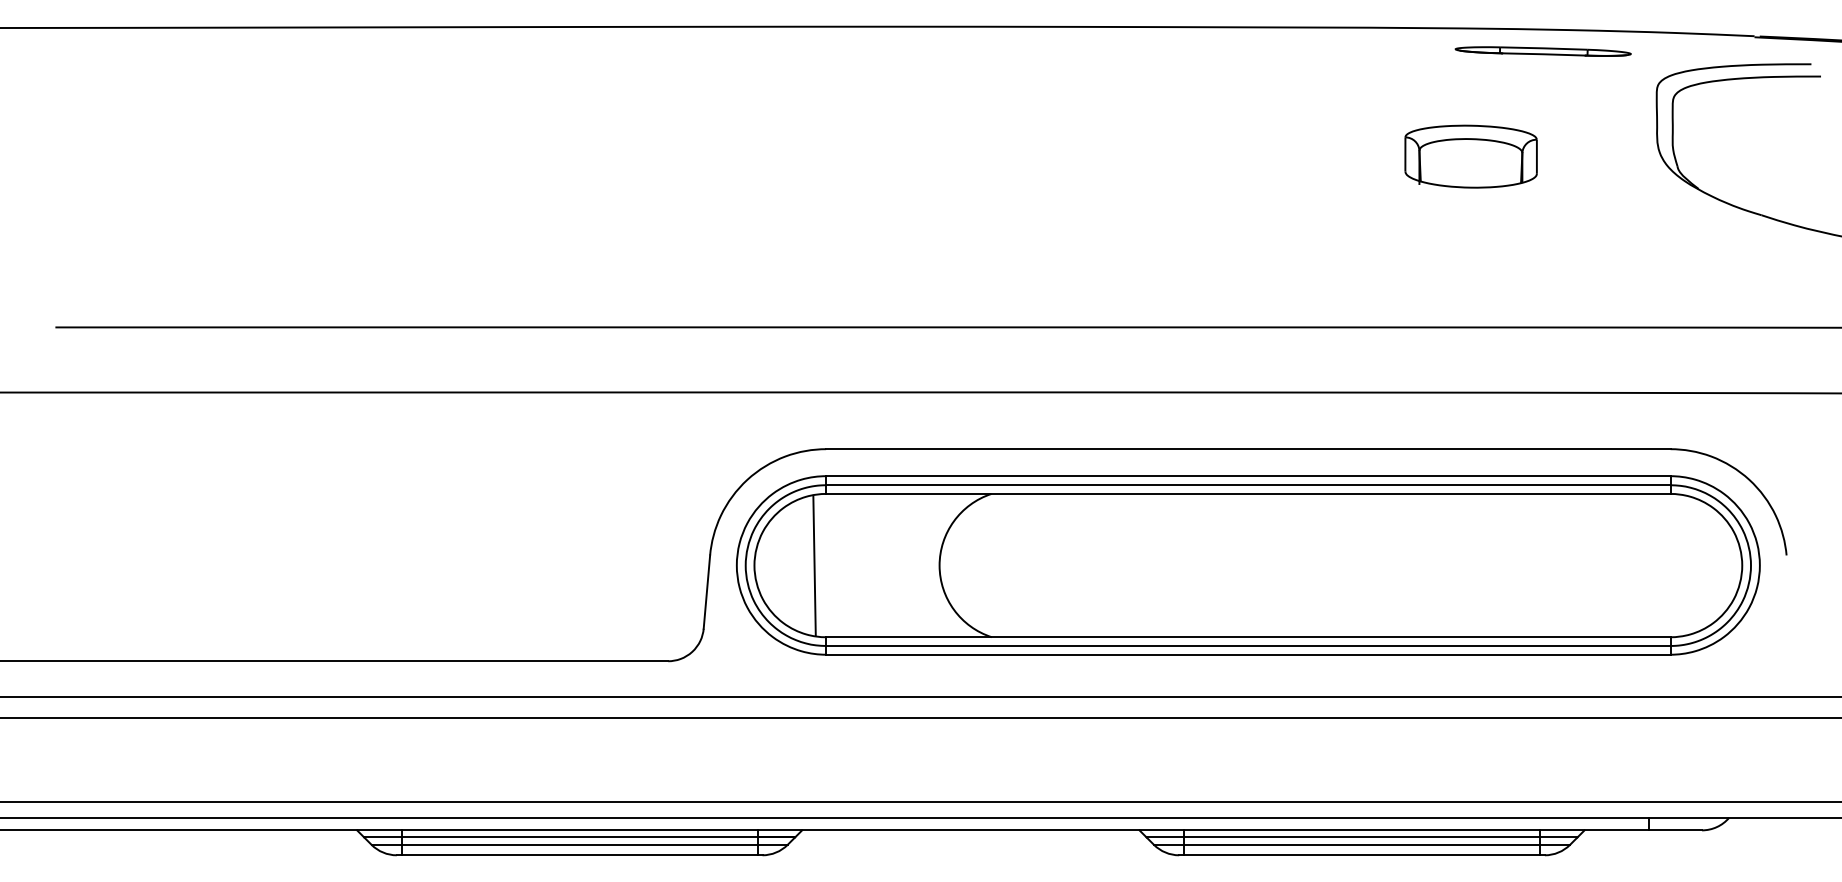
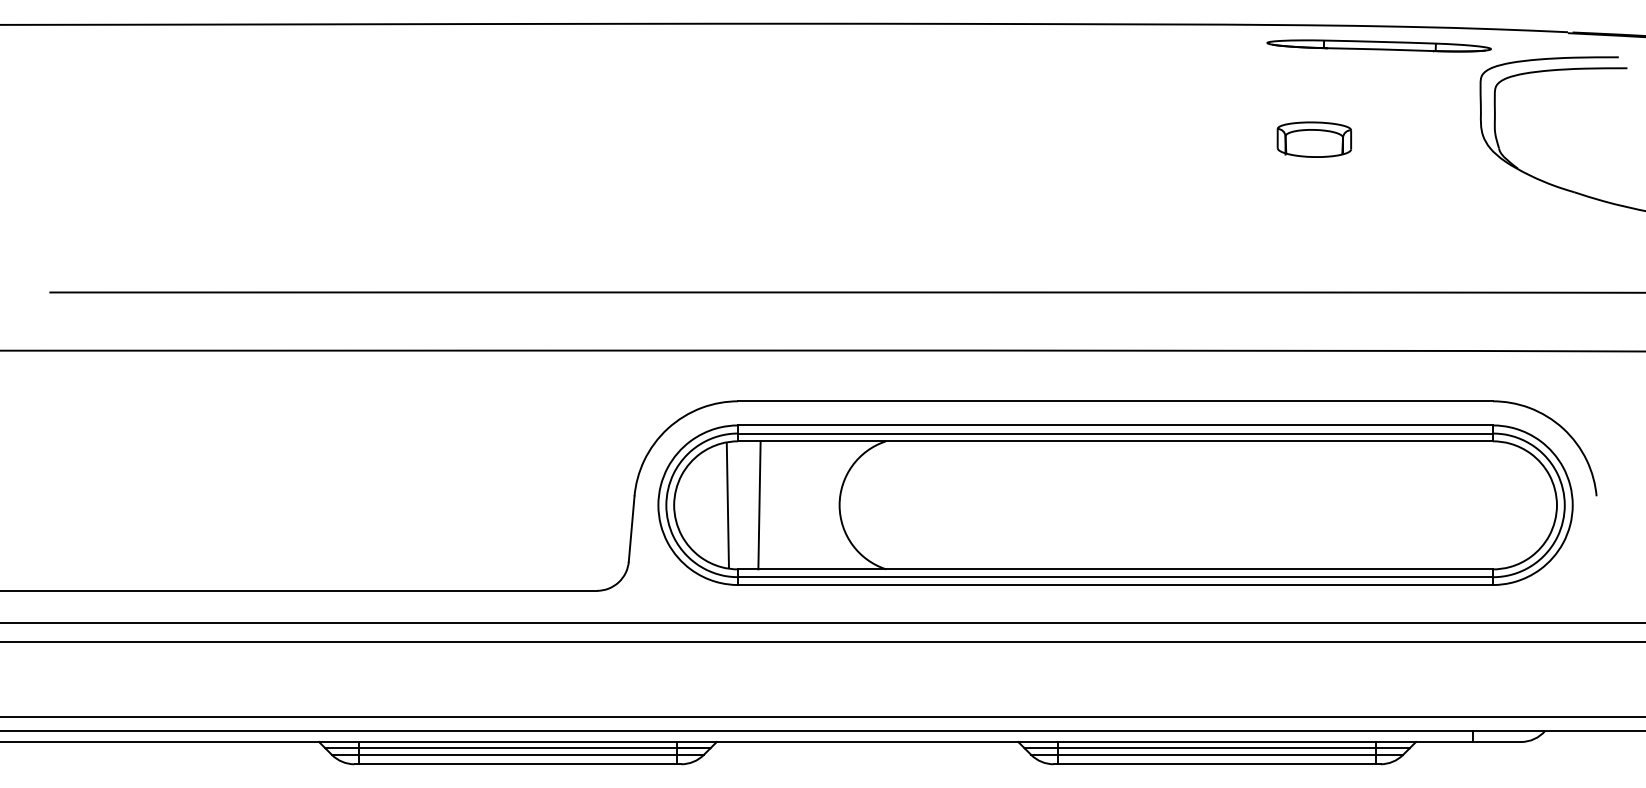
part: (1542, 51) -> (1378, 45), size x1.43
part: (1469, 156) -> (1313, 139), size x0.62
line: (849, 565) -> (759, 505), added

